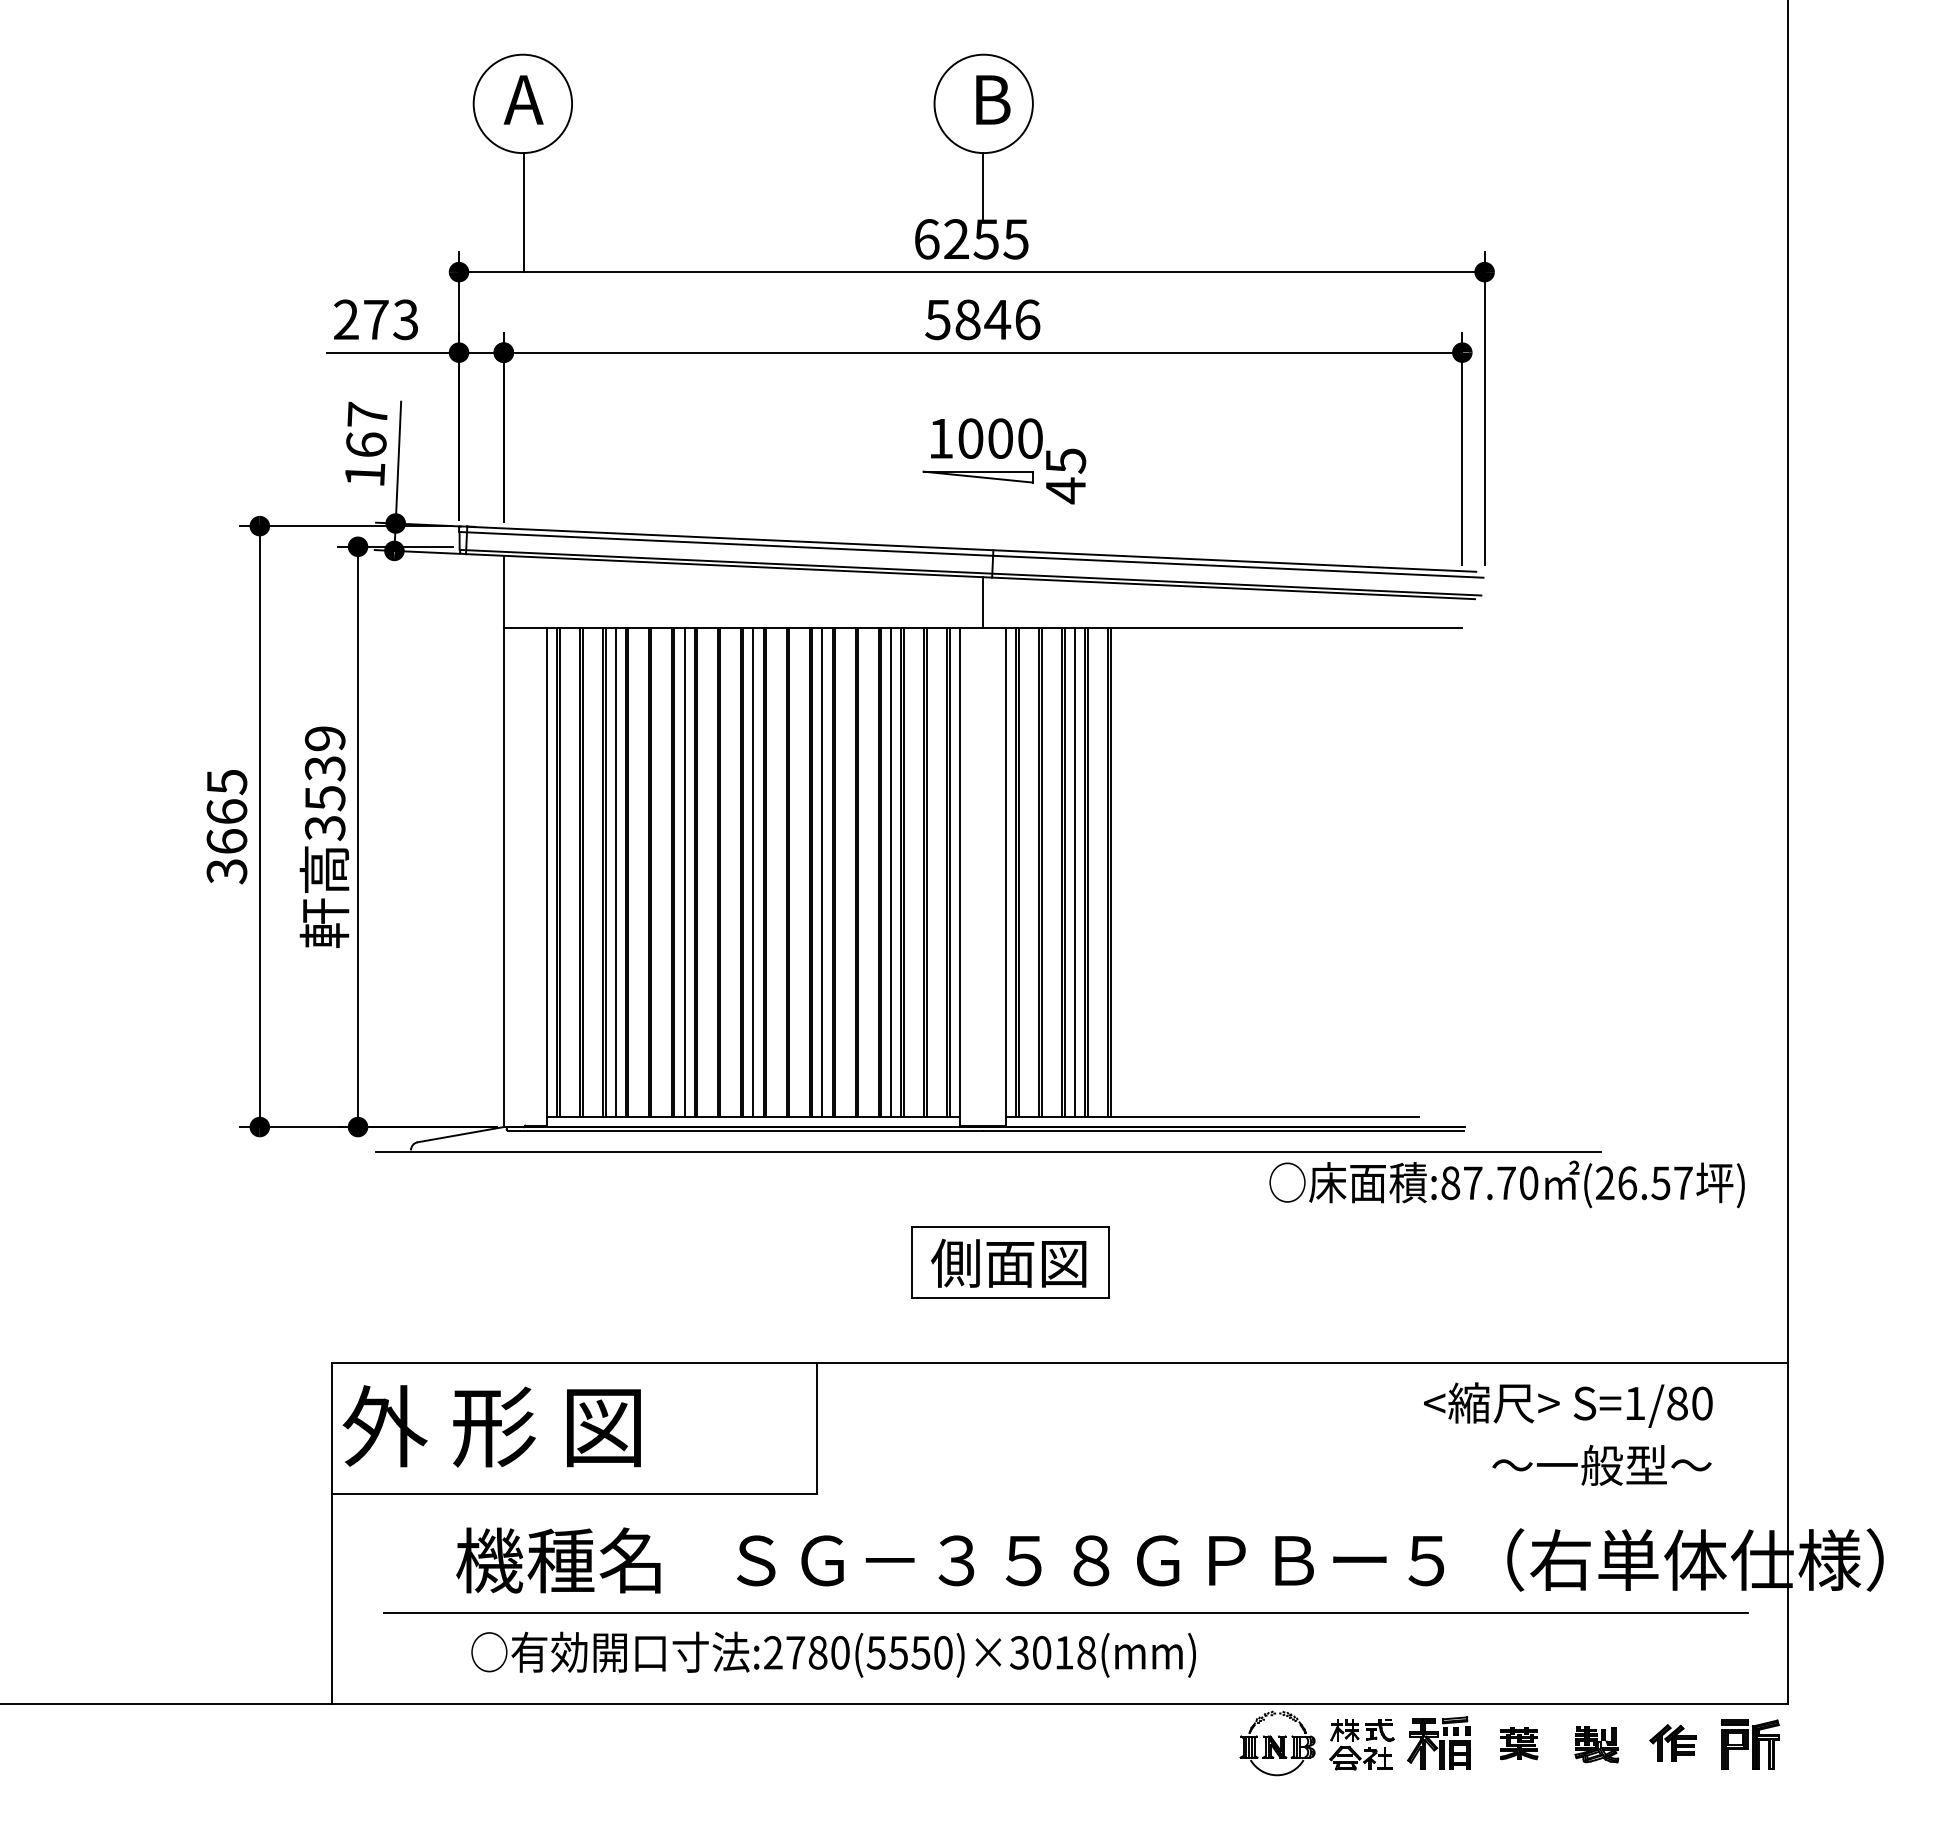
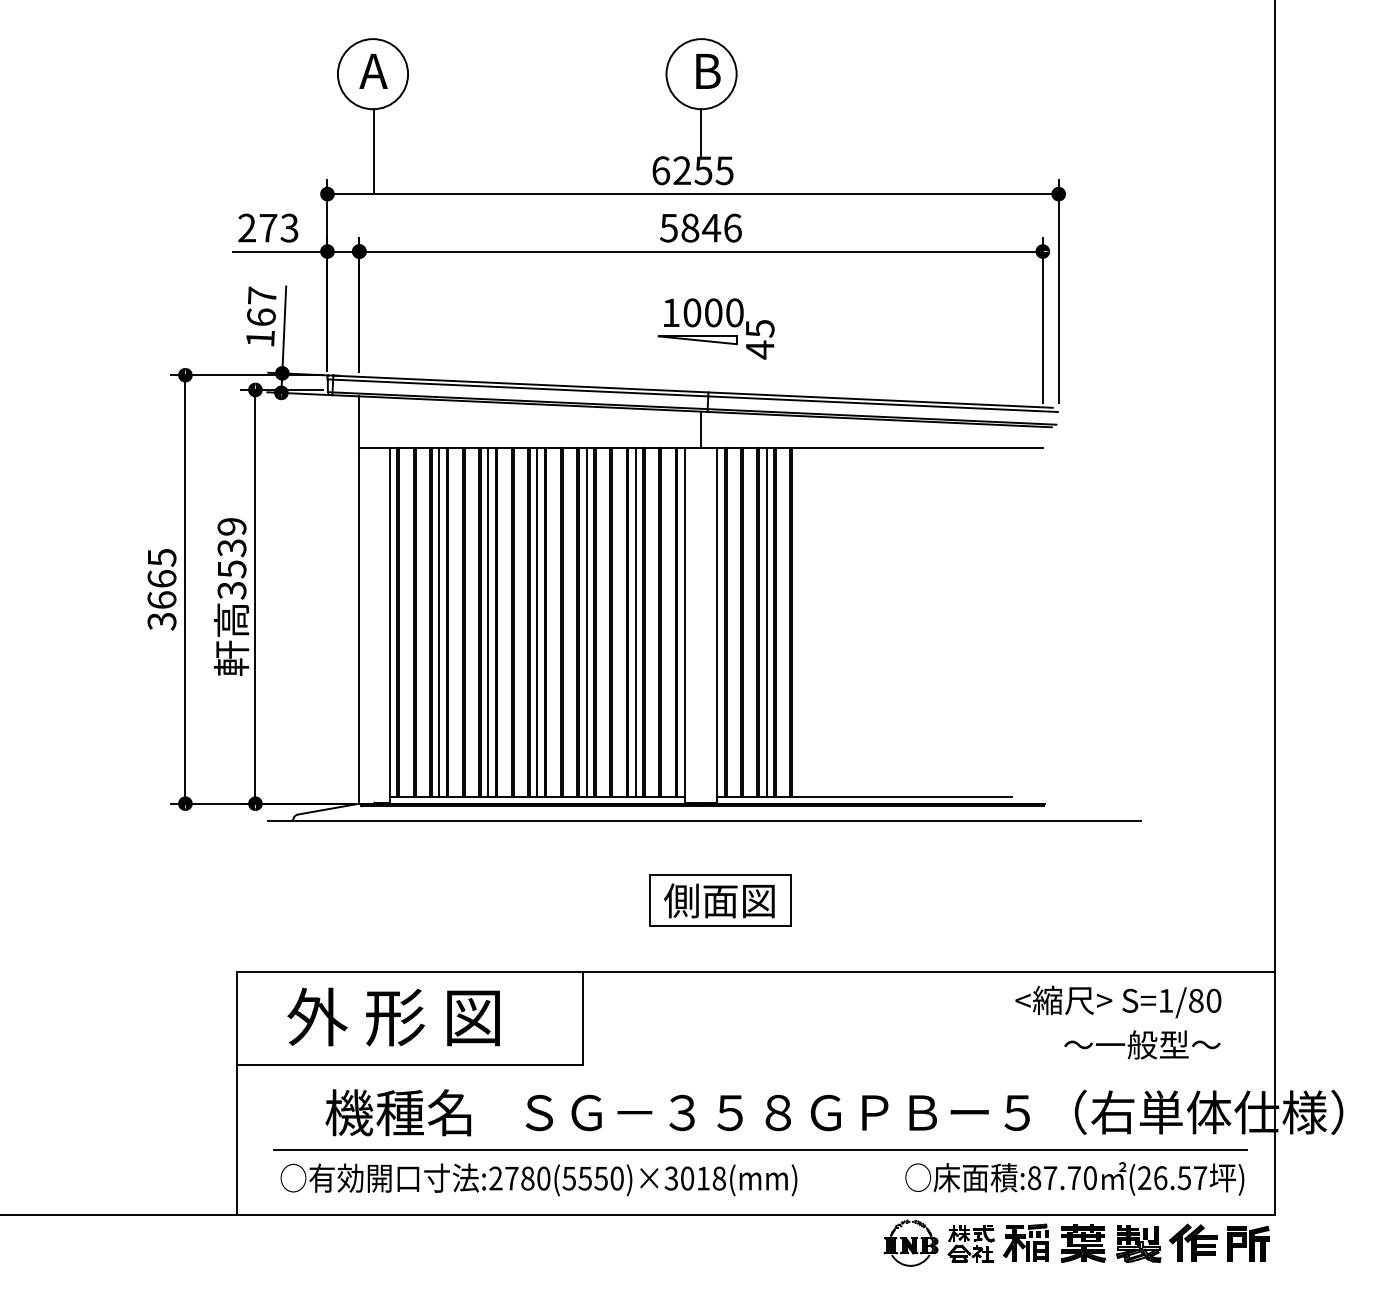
text: (1506, 1184) -> (1074, 1179), moved
text: (491, 1426) -> (393, 1017), moved
text: (833, 1654) -> (538, 1179), moved
part: (1672, 1742) -> (1192, 1242), size x1.43
part: (1519, 1743) -> (1083, 1243), size x1.67
part: (1596, 1744) -> (1138, 1243), size x1.43

